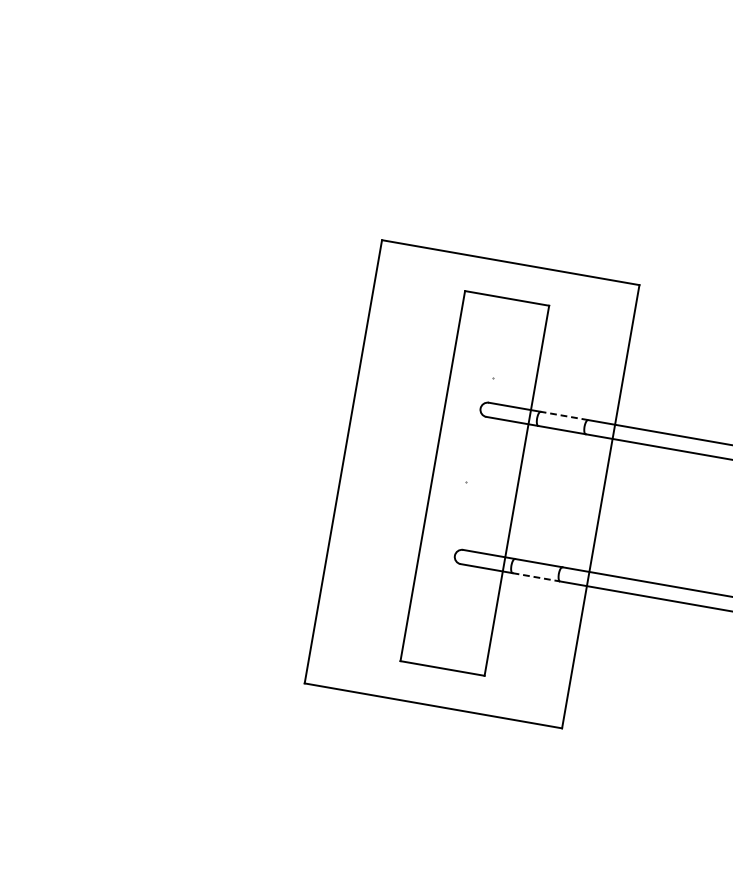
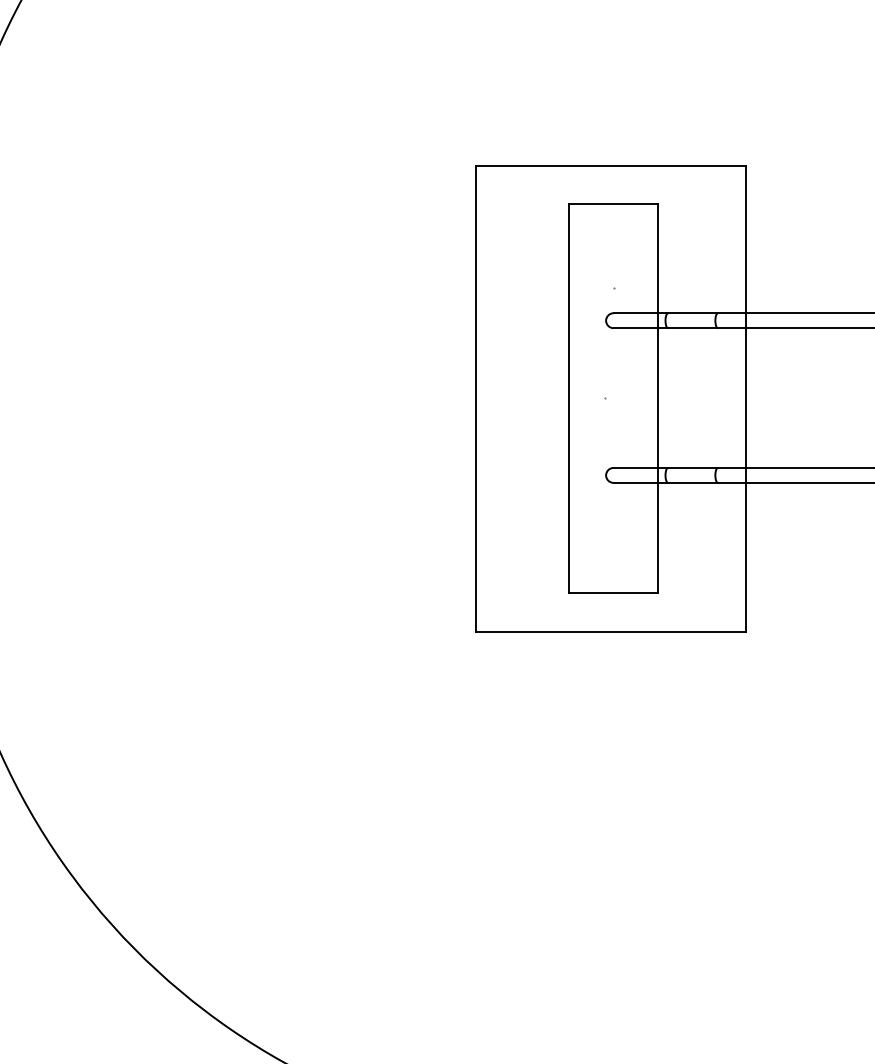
line: (564, 416) -> (693, 313), dashed -> solid
line: (536, 577) -> (693, 482), dashed -> solid

